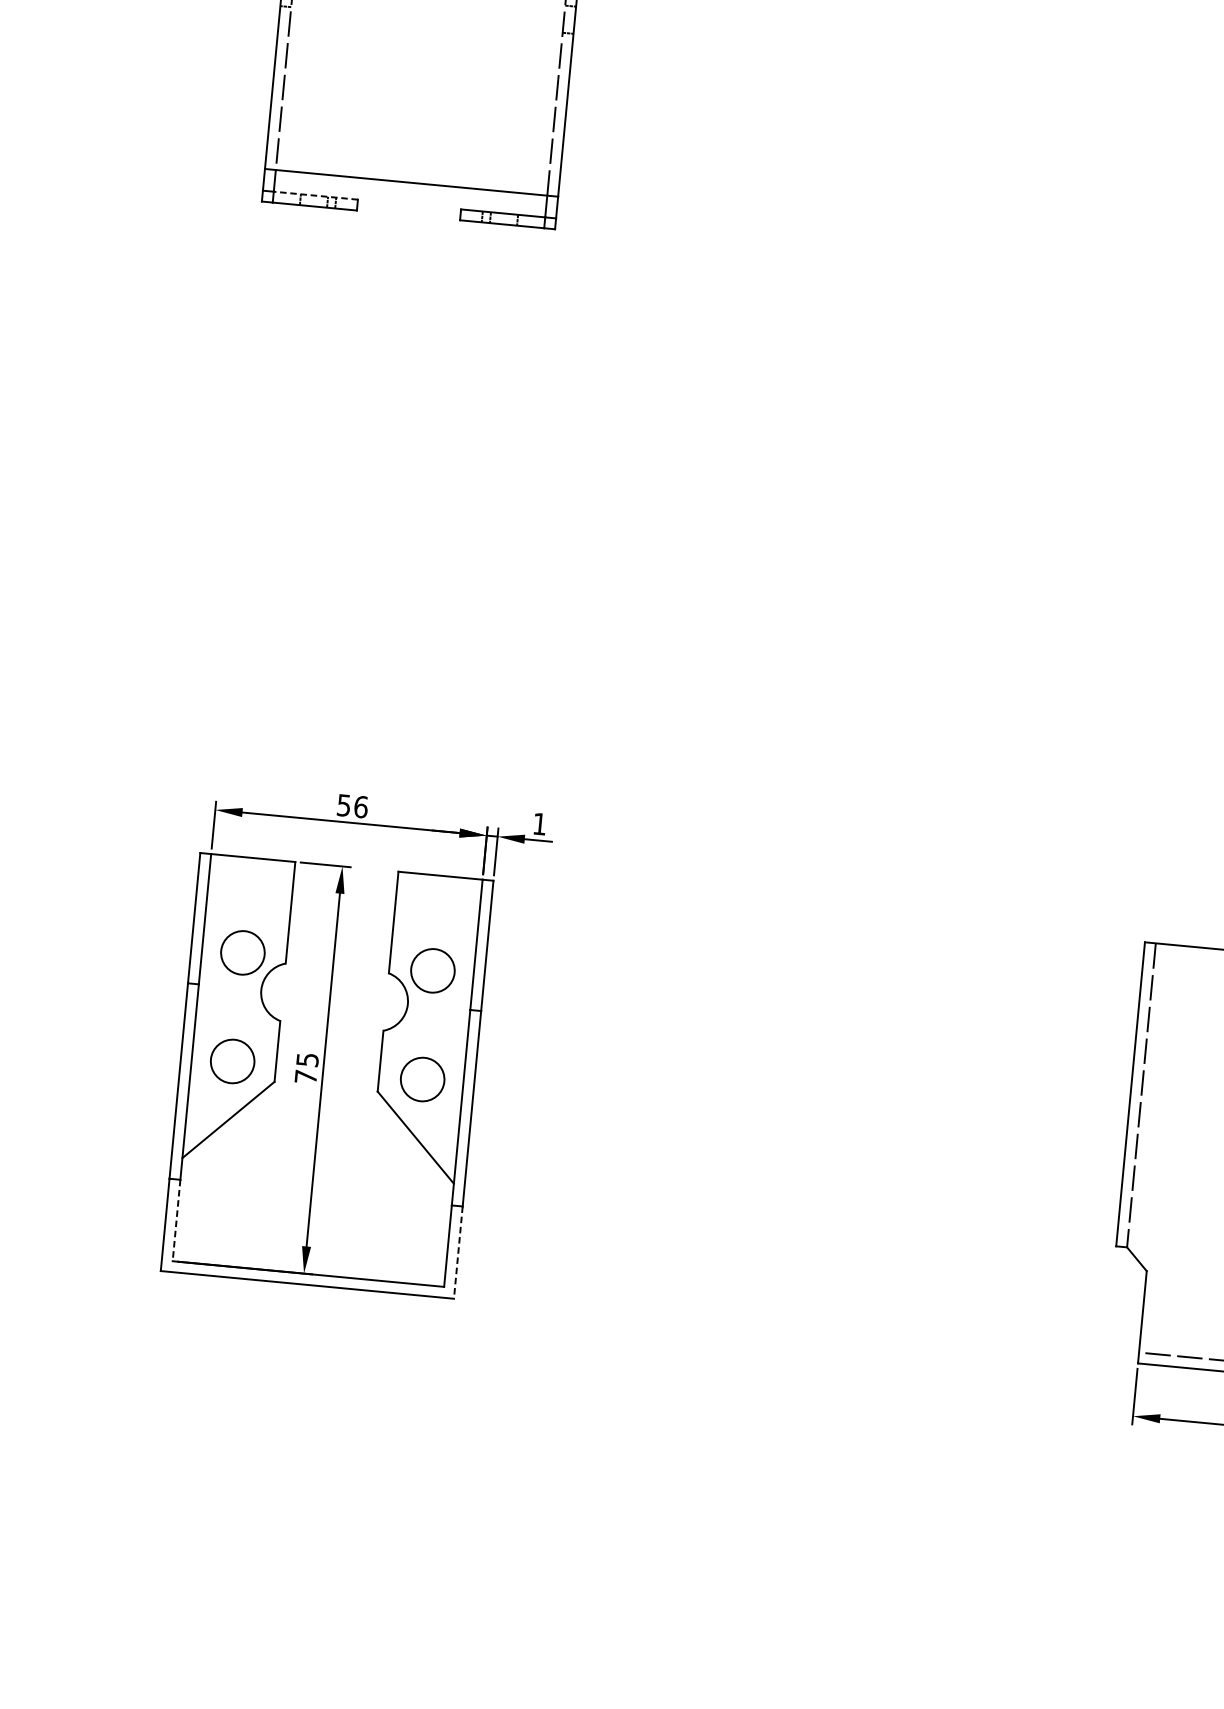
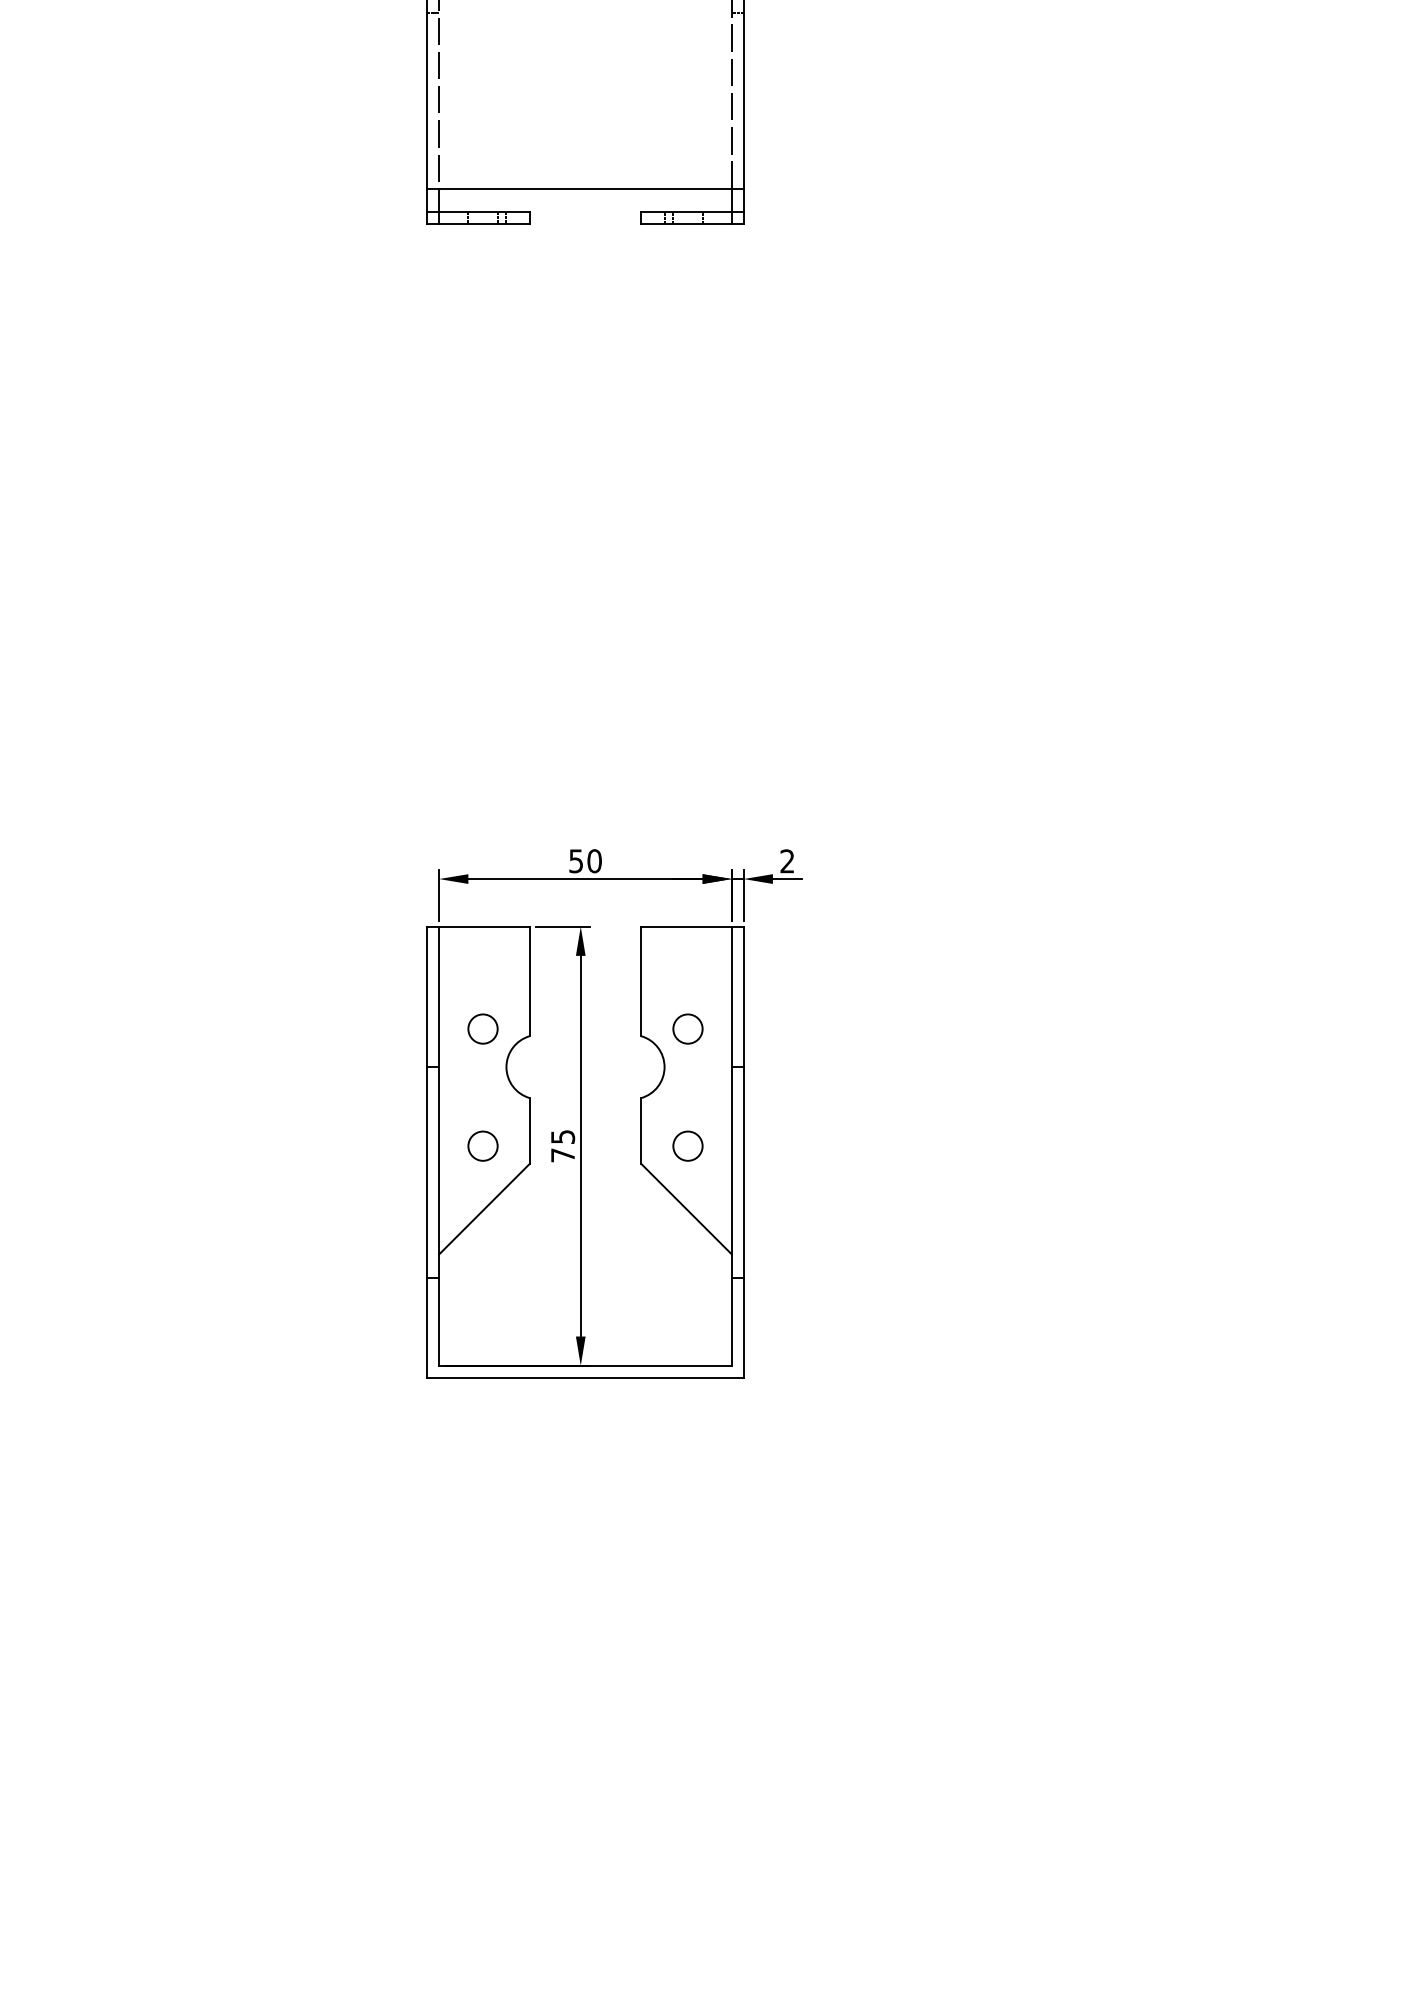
line: (315, 196) -> (484, 212), dashed -> solid
text: (360, 807) -> (594, 861), 56 -> 50
text: (539, 824) -> (787, 861), 1 -> 2
circle: (242, 952) -> (482, 1028), size x0.62
circle: (432, 970) -> (687, 1028), size x0.62
circle: (232, 1060) -> (482, 1145), size x0.62
circle: (422, 1078) -> (687, 1145), size x0.62
line: (176, 1220) -> (439, 1321), dashed -> solid
line: (458, 1252) -> (743, 1327), dashed -> solid

